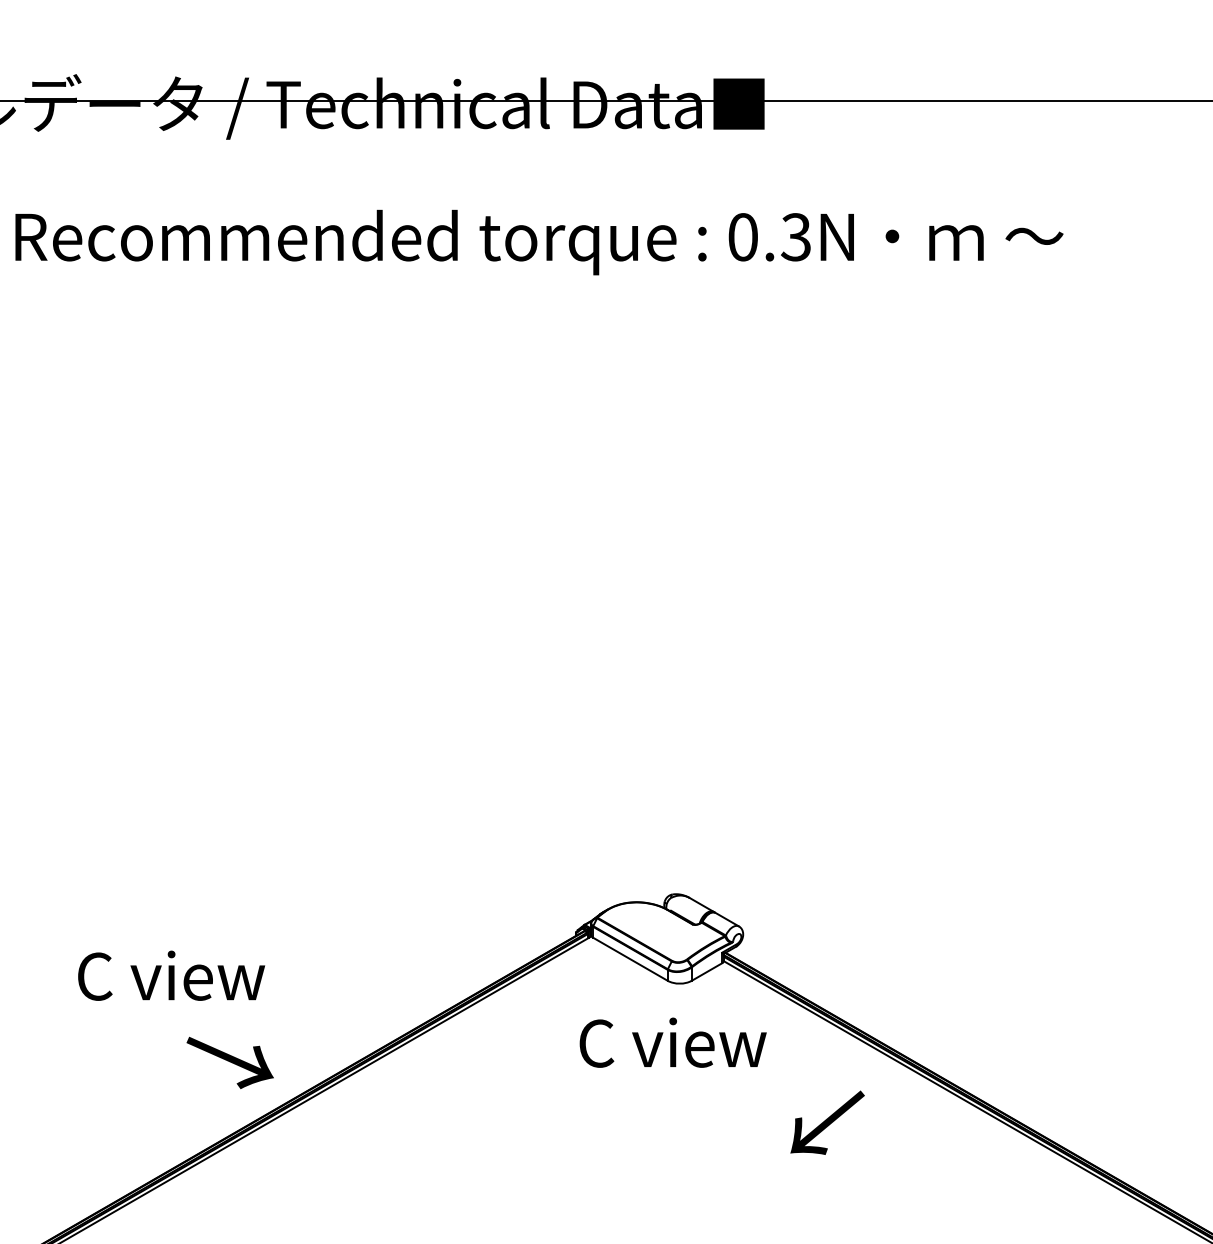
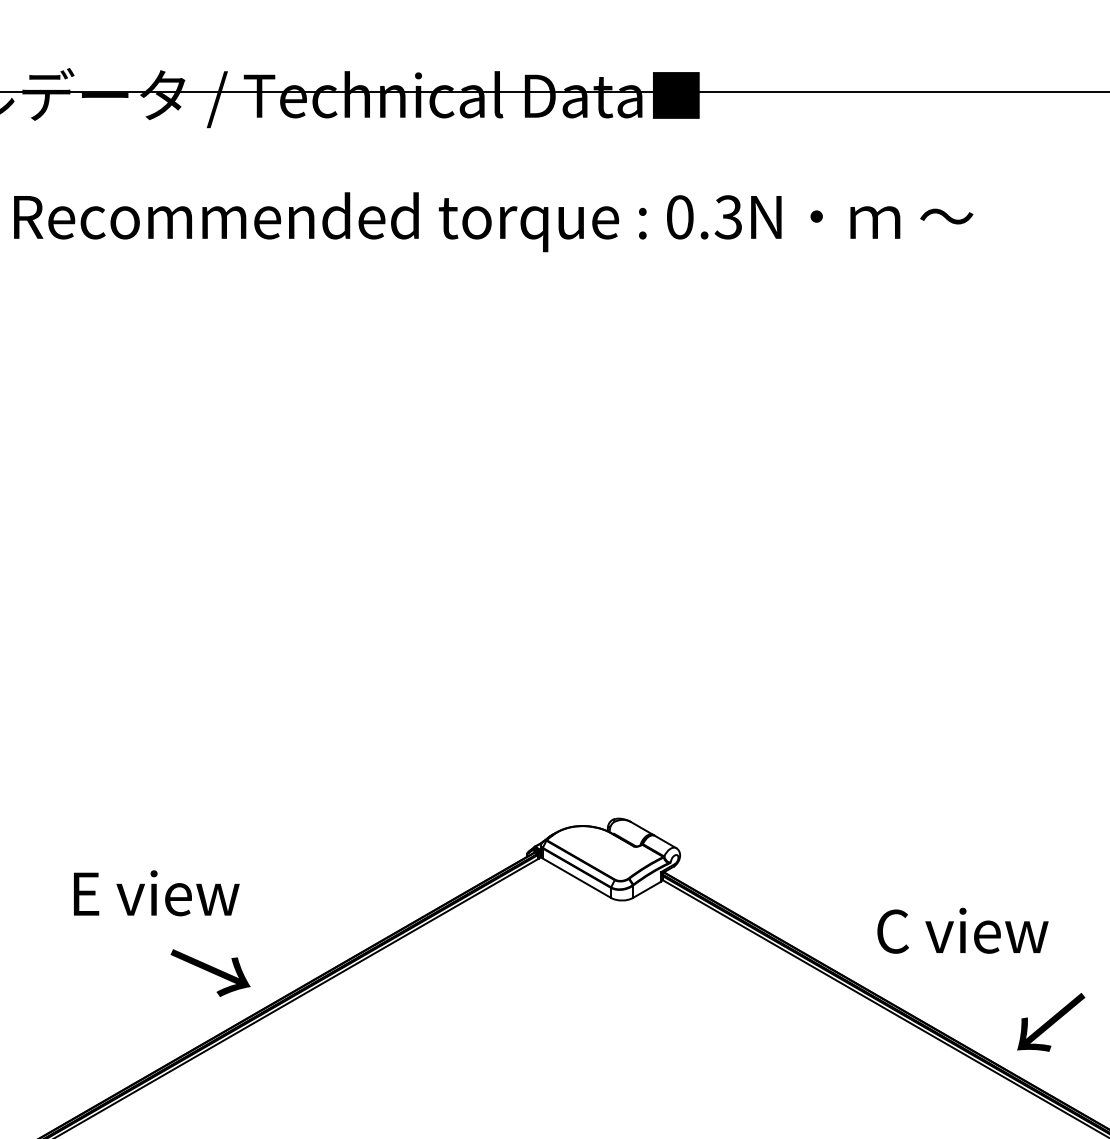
text: (171, 975) -> (156, 893), C view -> E view
text: (672, 1042) -> (962, 930), moved
text: (827, 1122) -> (1051, 1022), moved

